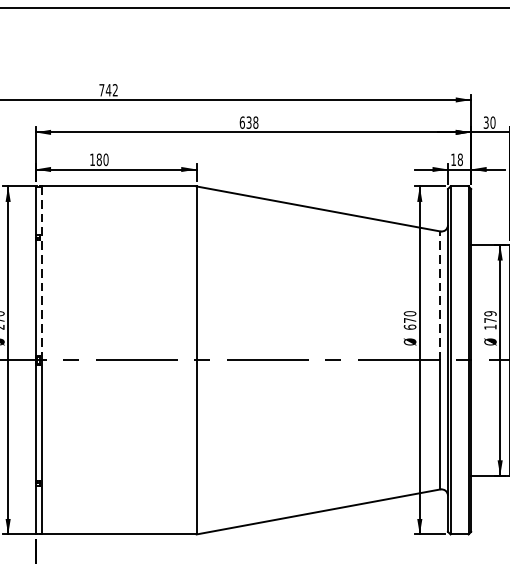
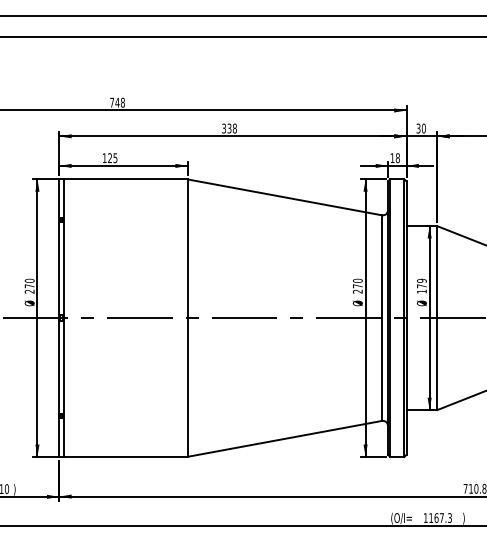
text: (114, 89) -> (122, 102), 742 -> 748
text: (242, 122) -> (224, 128), 638 -> 338
text: (102, 160) -> (112, 158), 180 -> 125
line: (42, 273) -> (64, 248), dashed -> solid
line: (439, 295) -> (381, 266), dashed -> solid
text: (409, 327) -> (357, 291), 670 -> 270

